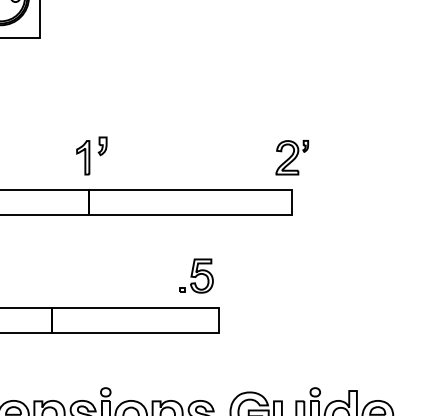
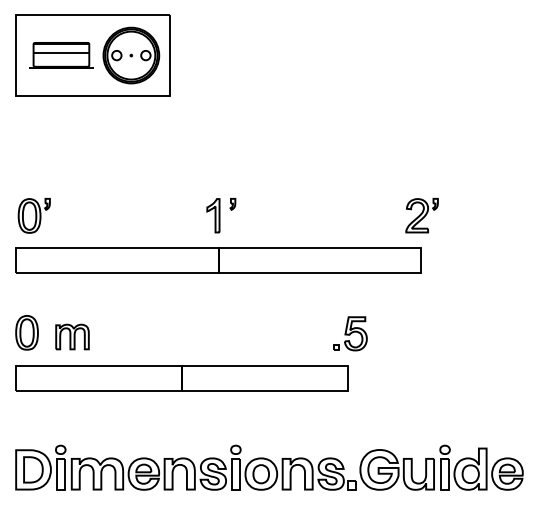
part: (102, 146) -> (232, 204), size x0.62
part: (196, 275) -> (350, 333), moved

